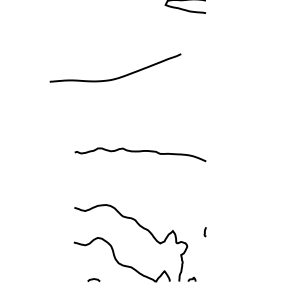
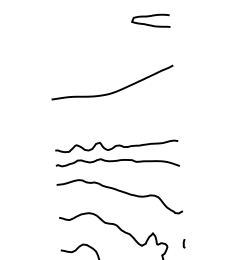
curve: (119, 76) -> (116, 90), moved
curve: (140, 135) -> (116, 145), added
curve: (142, 185) -> (121, 192), added
curve: (204, 232) -> (183, 244), moved

